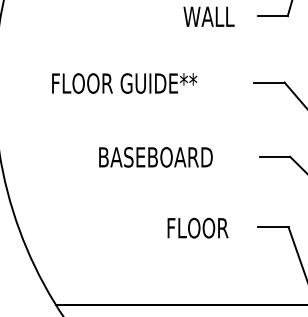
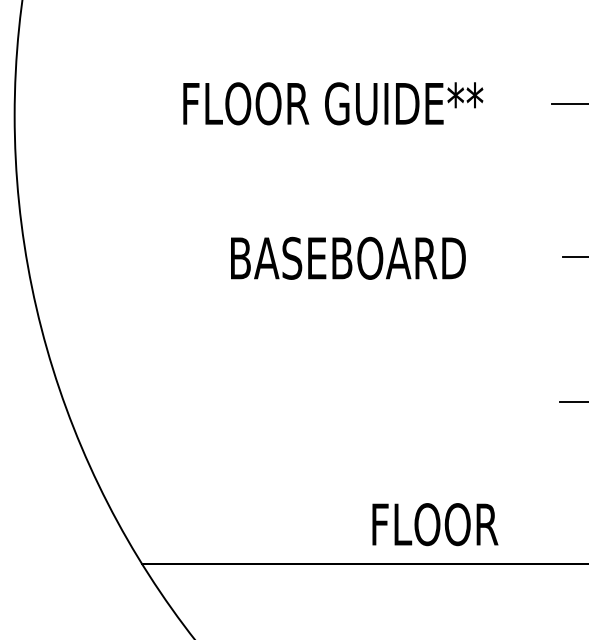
text: (124, 83) -> (332, 103), moved
text: (197, 227) -> (434, 523), moved

